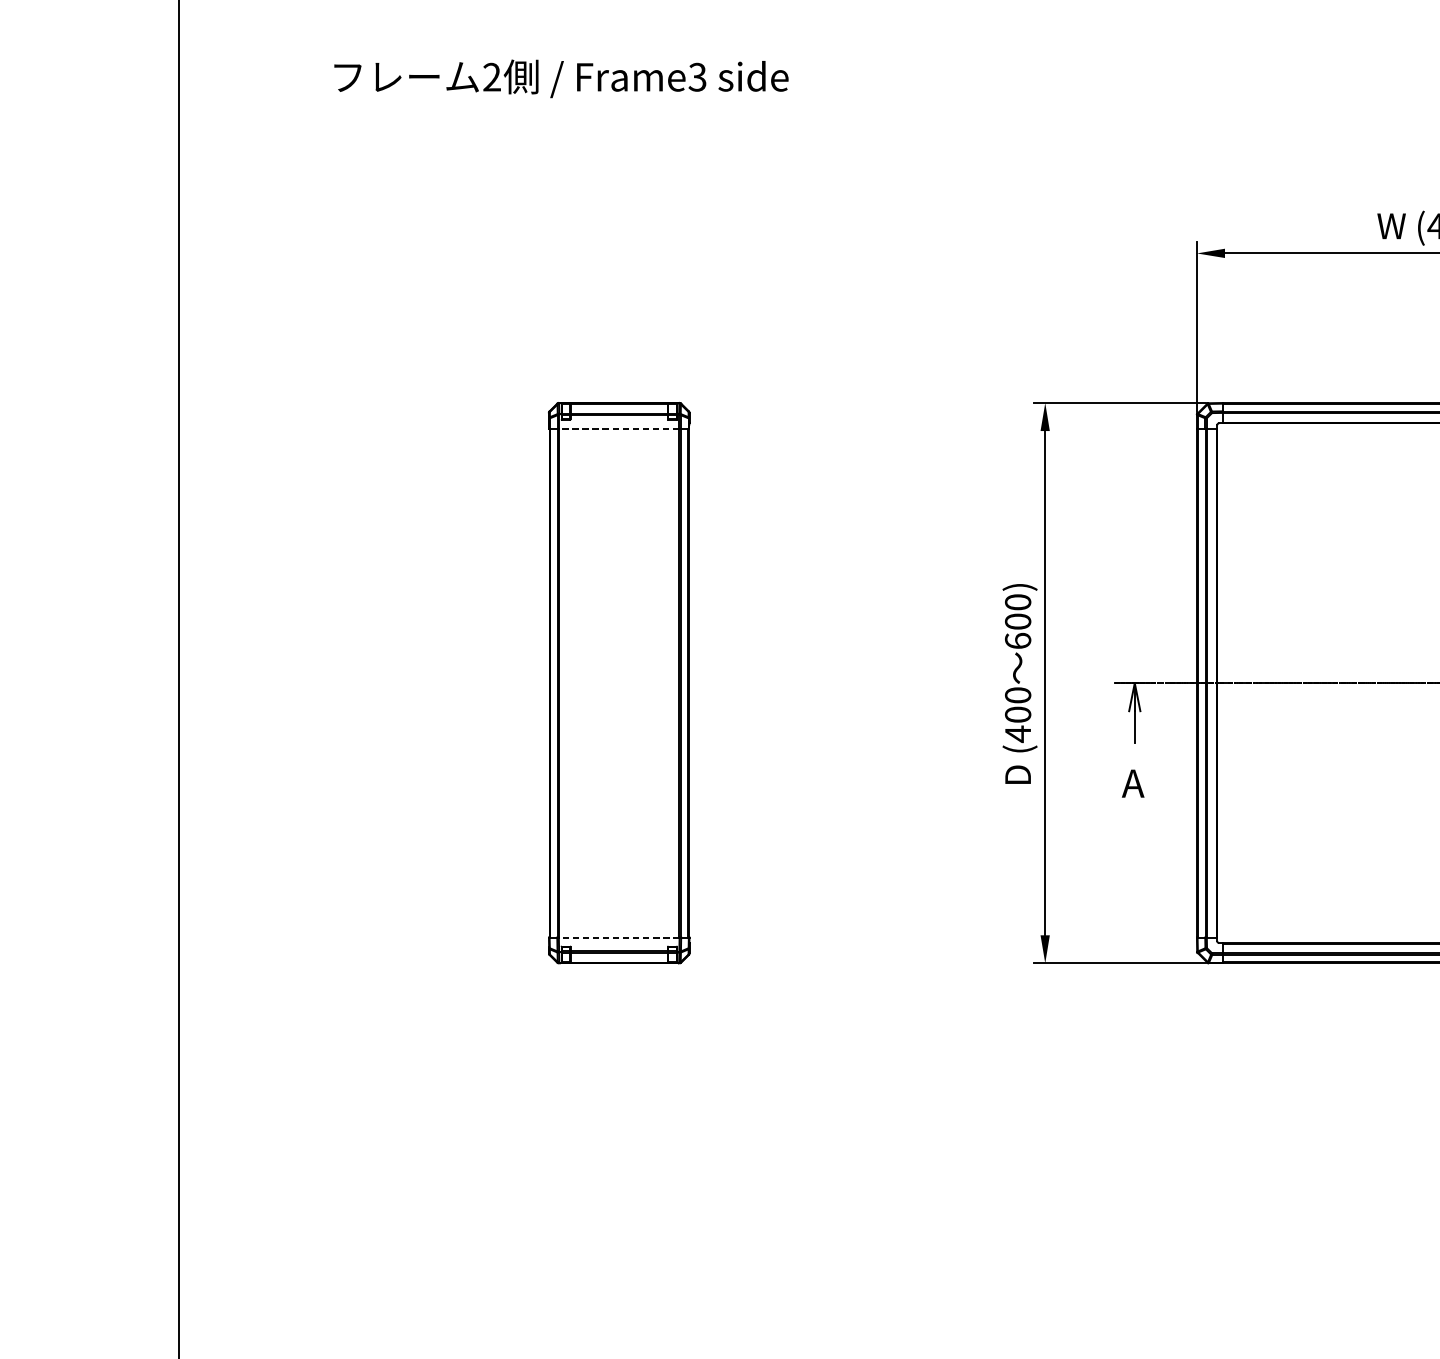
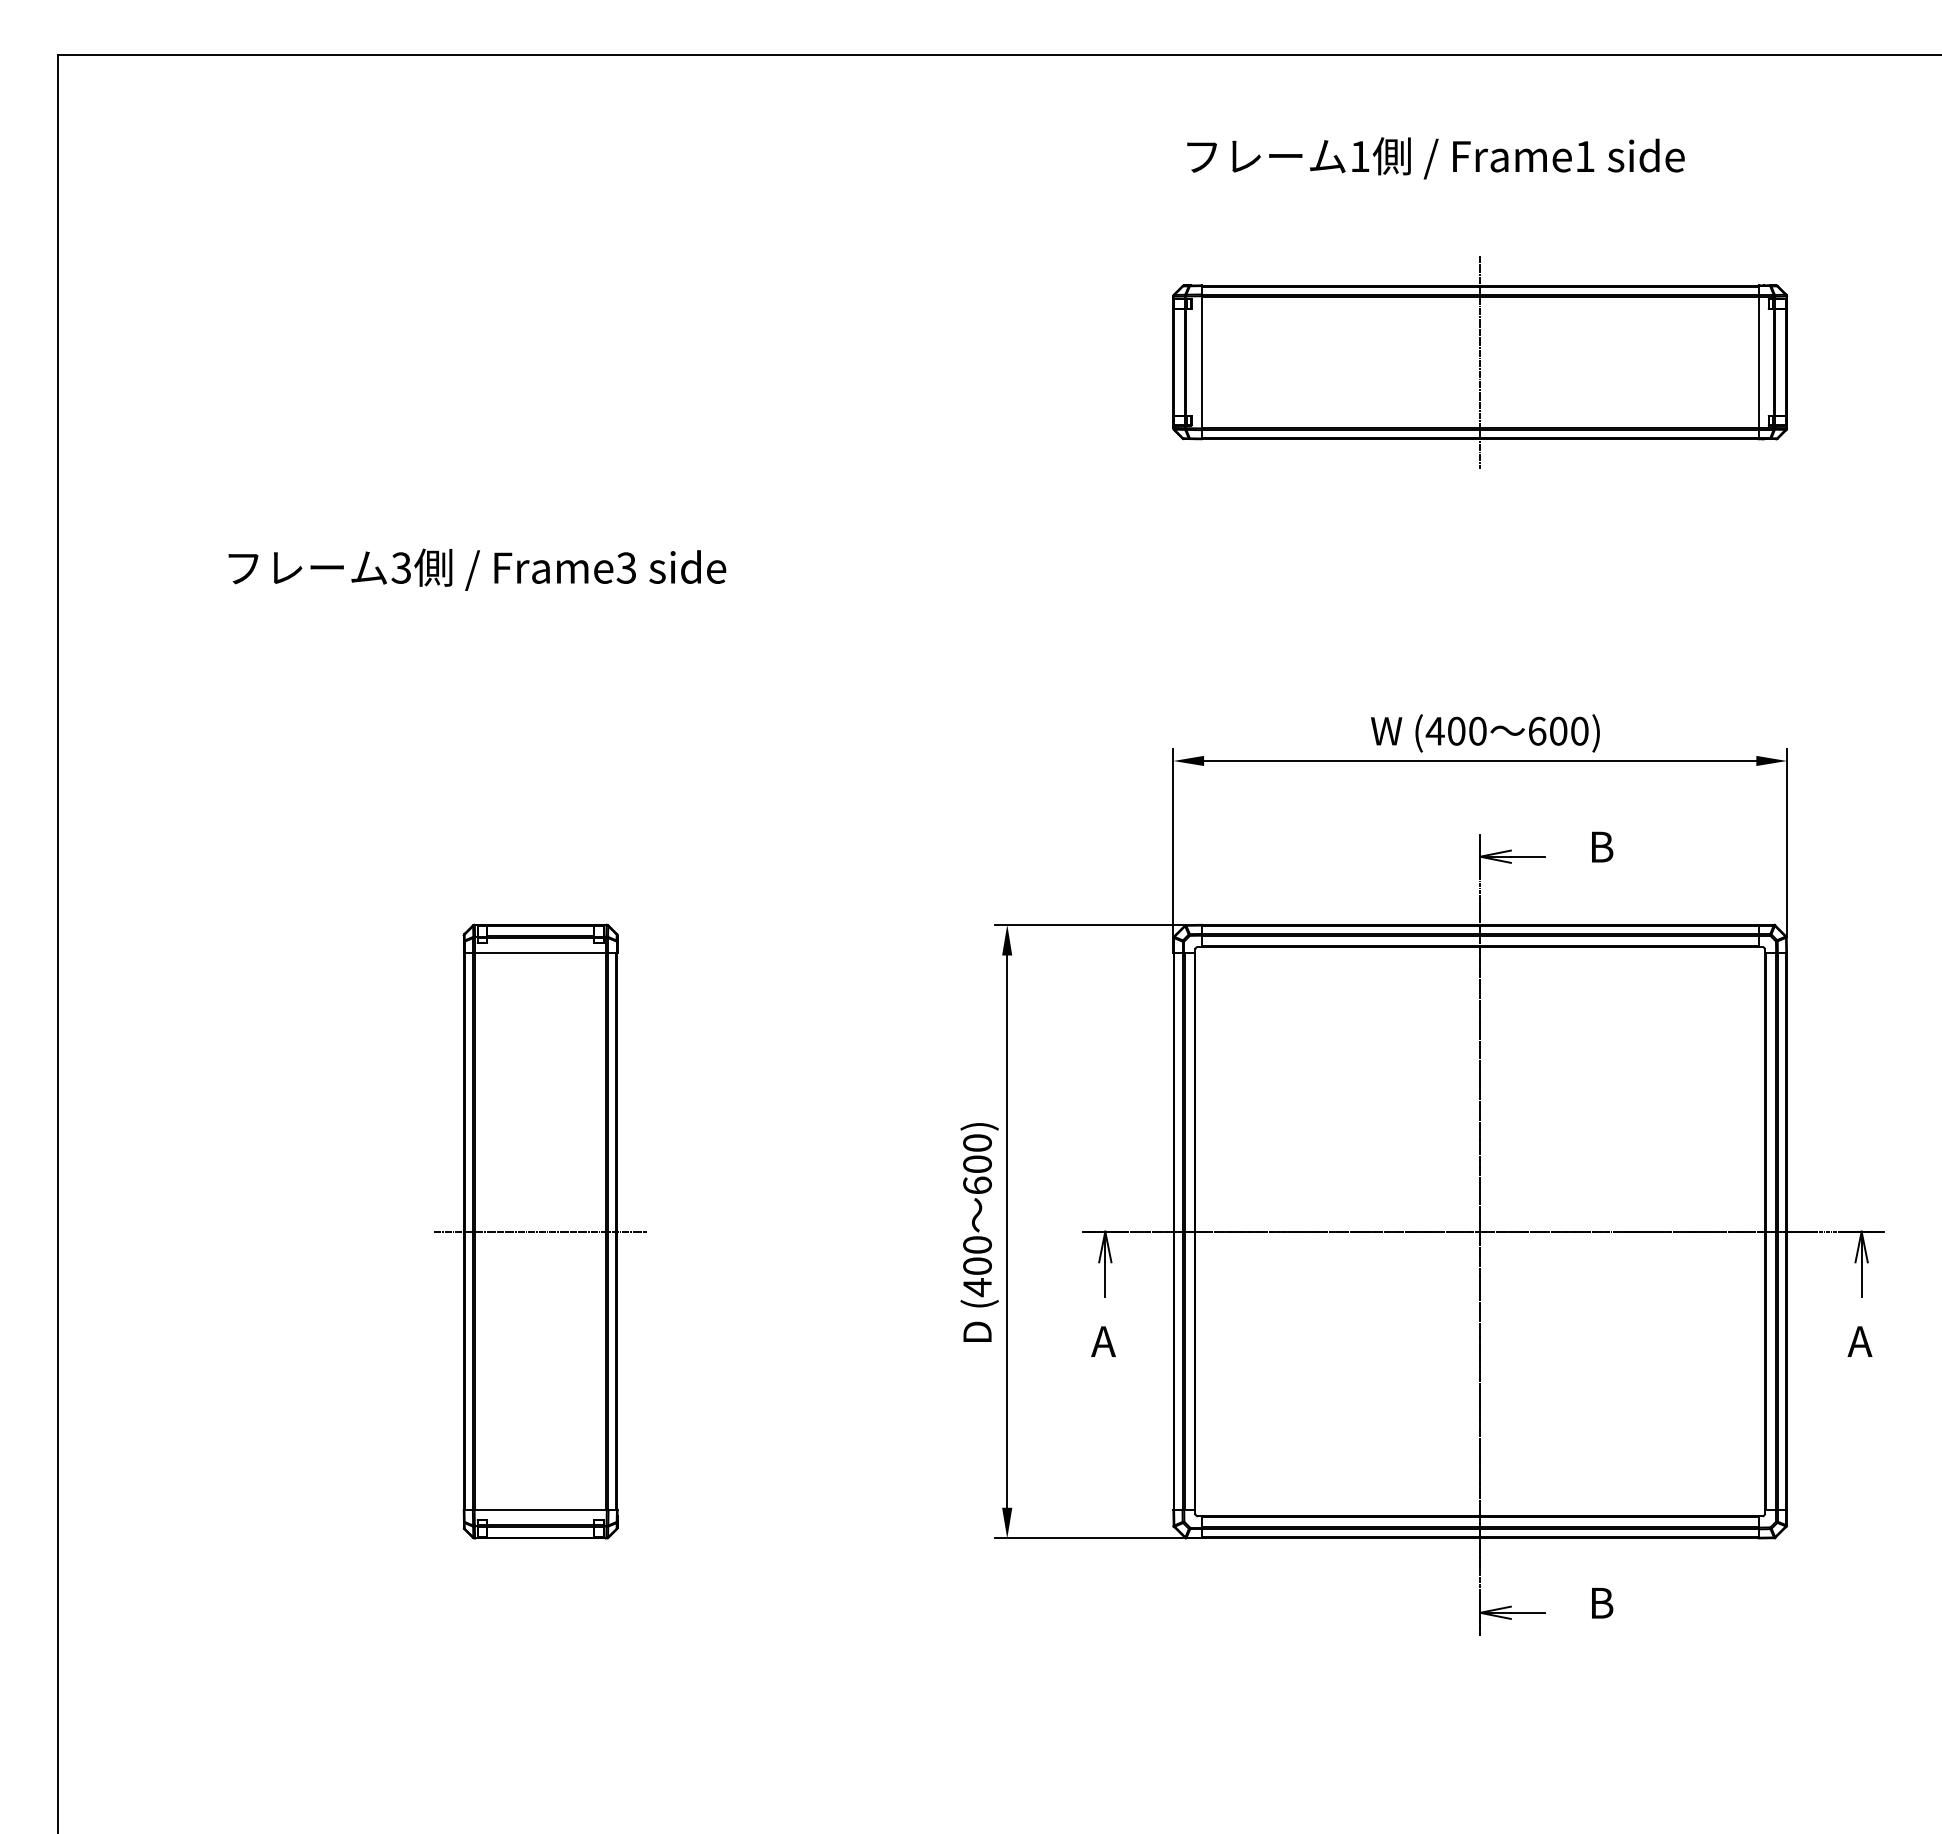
text: (492, 76) -> (401, 567), 2 -> 3
line: (619, 429) -> (540, 953), dashed -> solid
line: (619, 683) -> (540, 1231), added
line: (619, 937) -> (540, 1510), dashed -> solid

